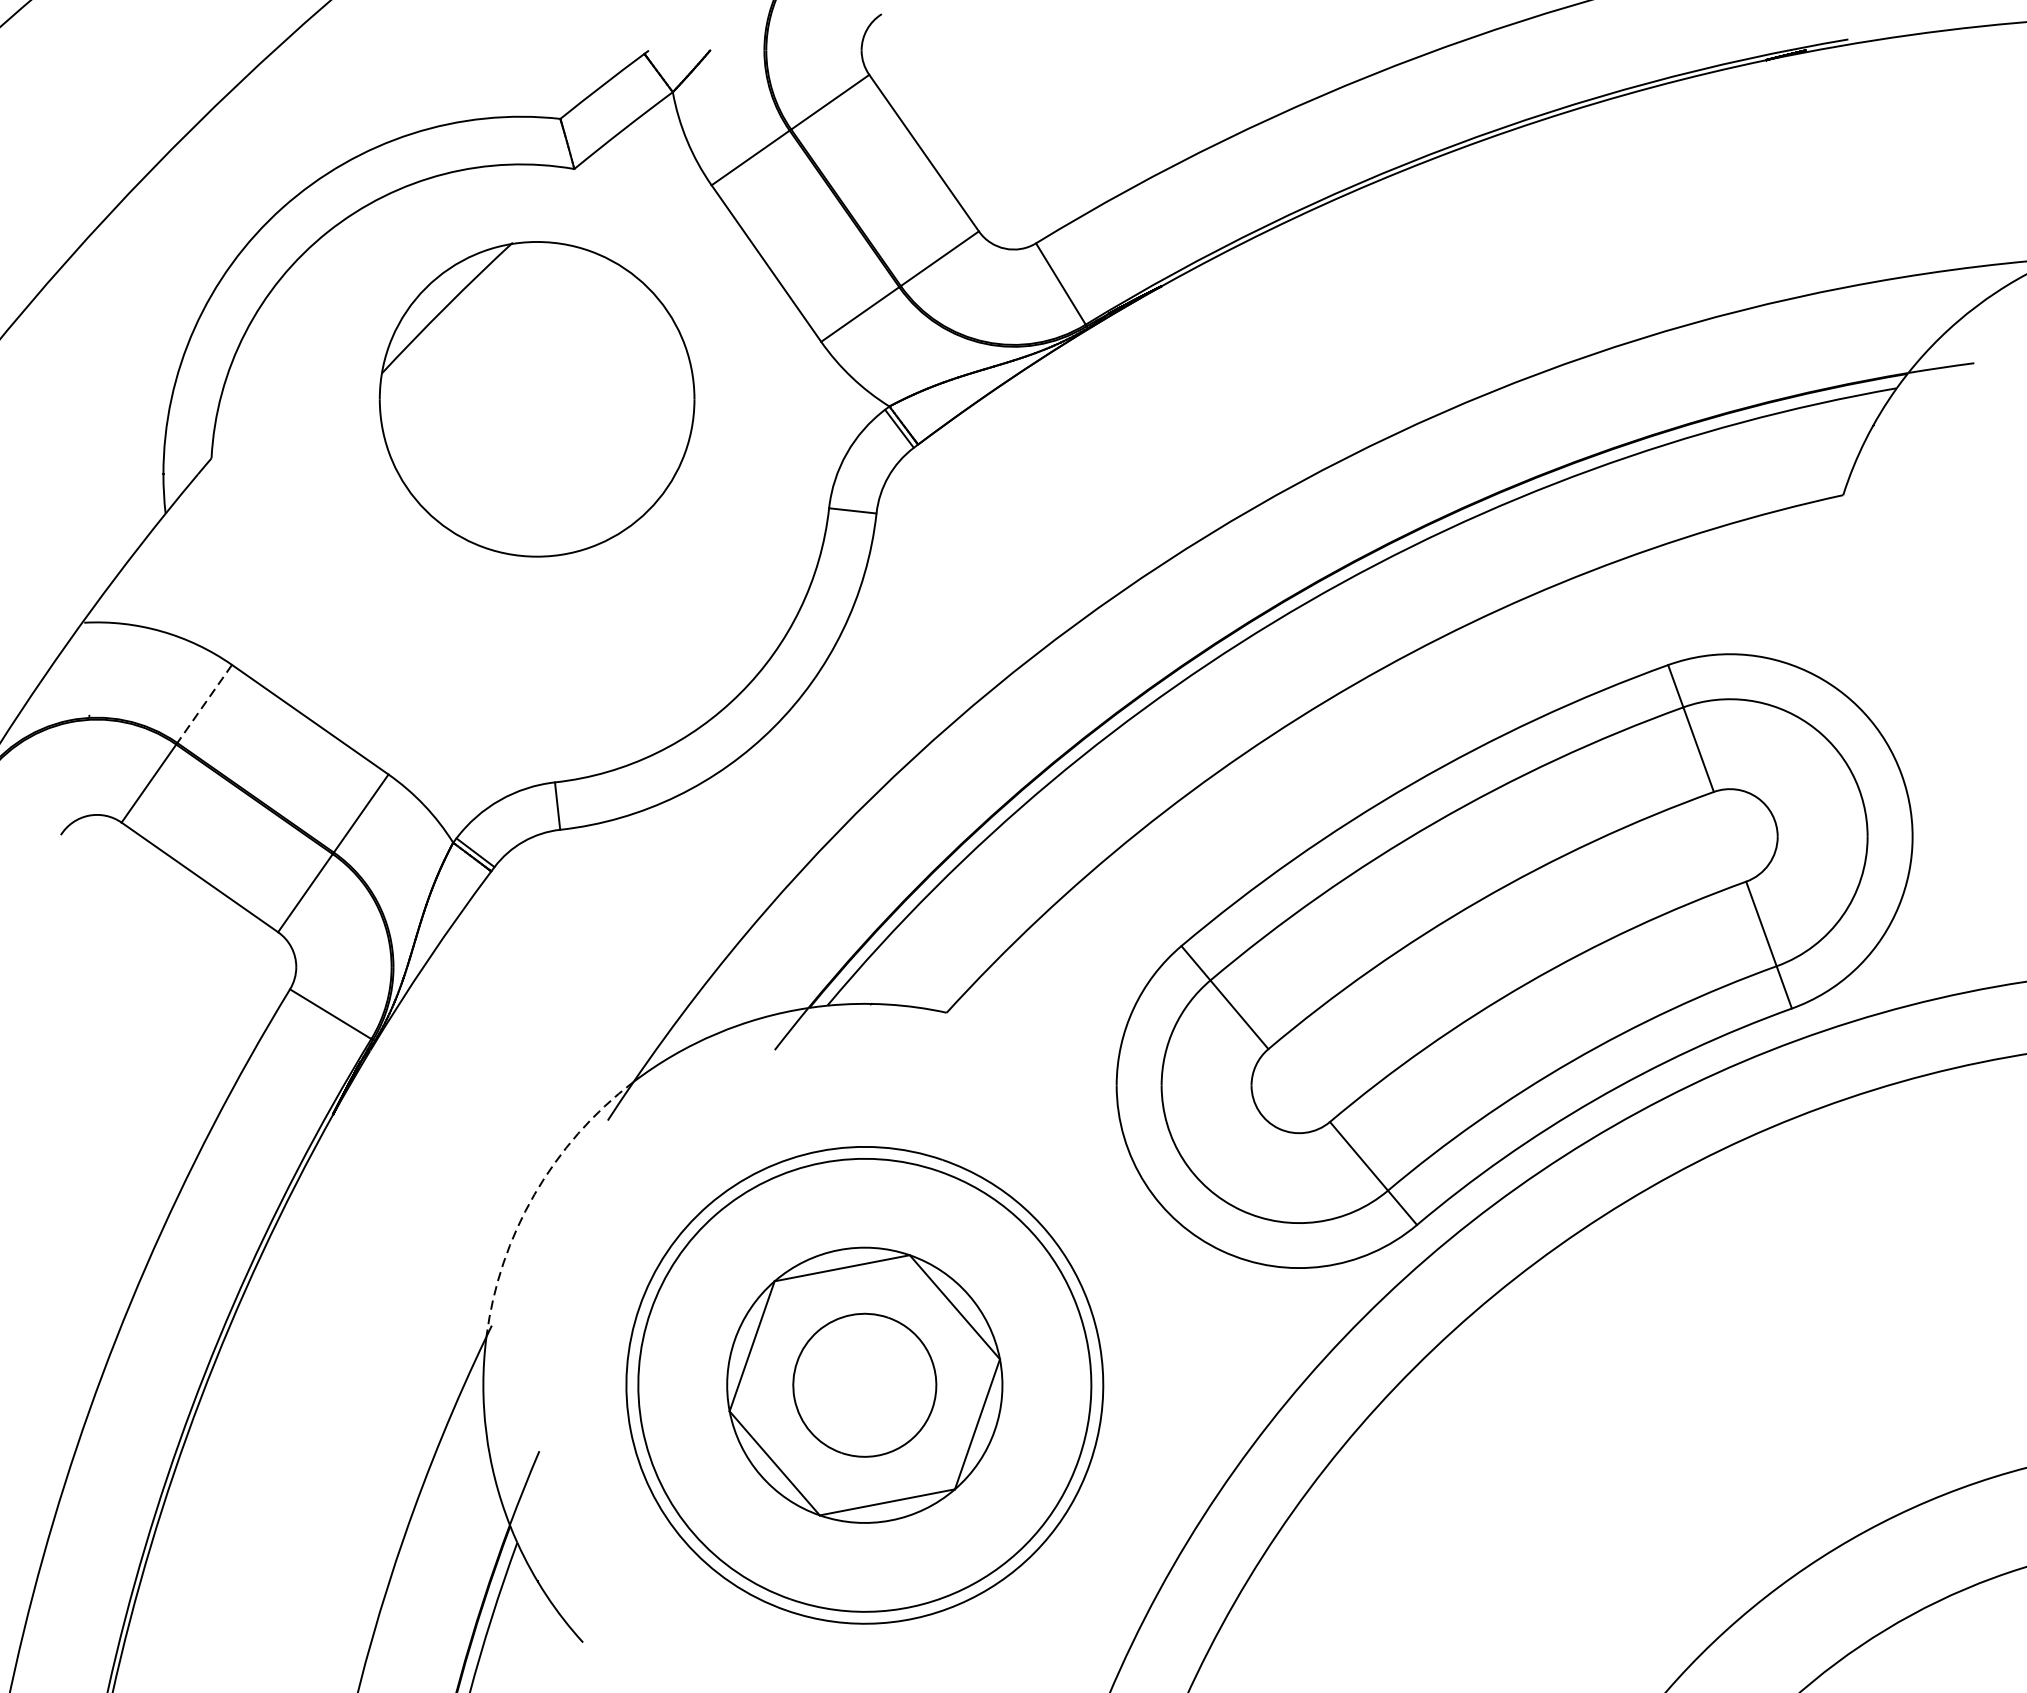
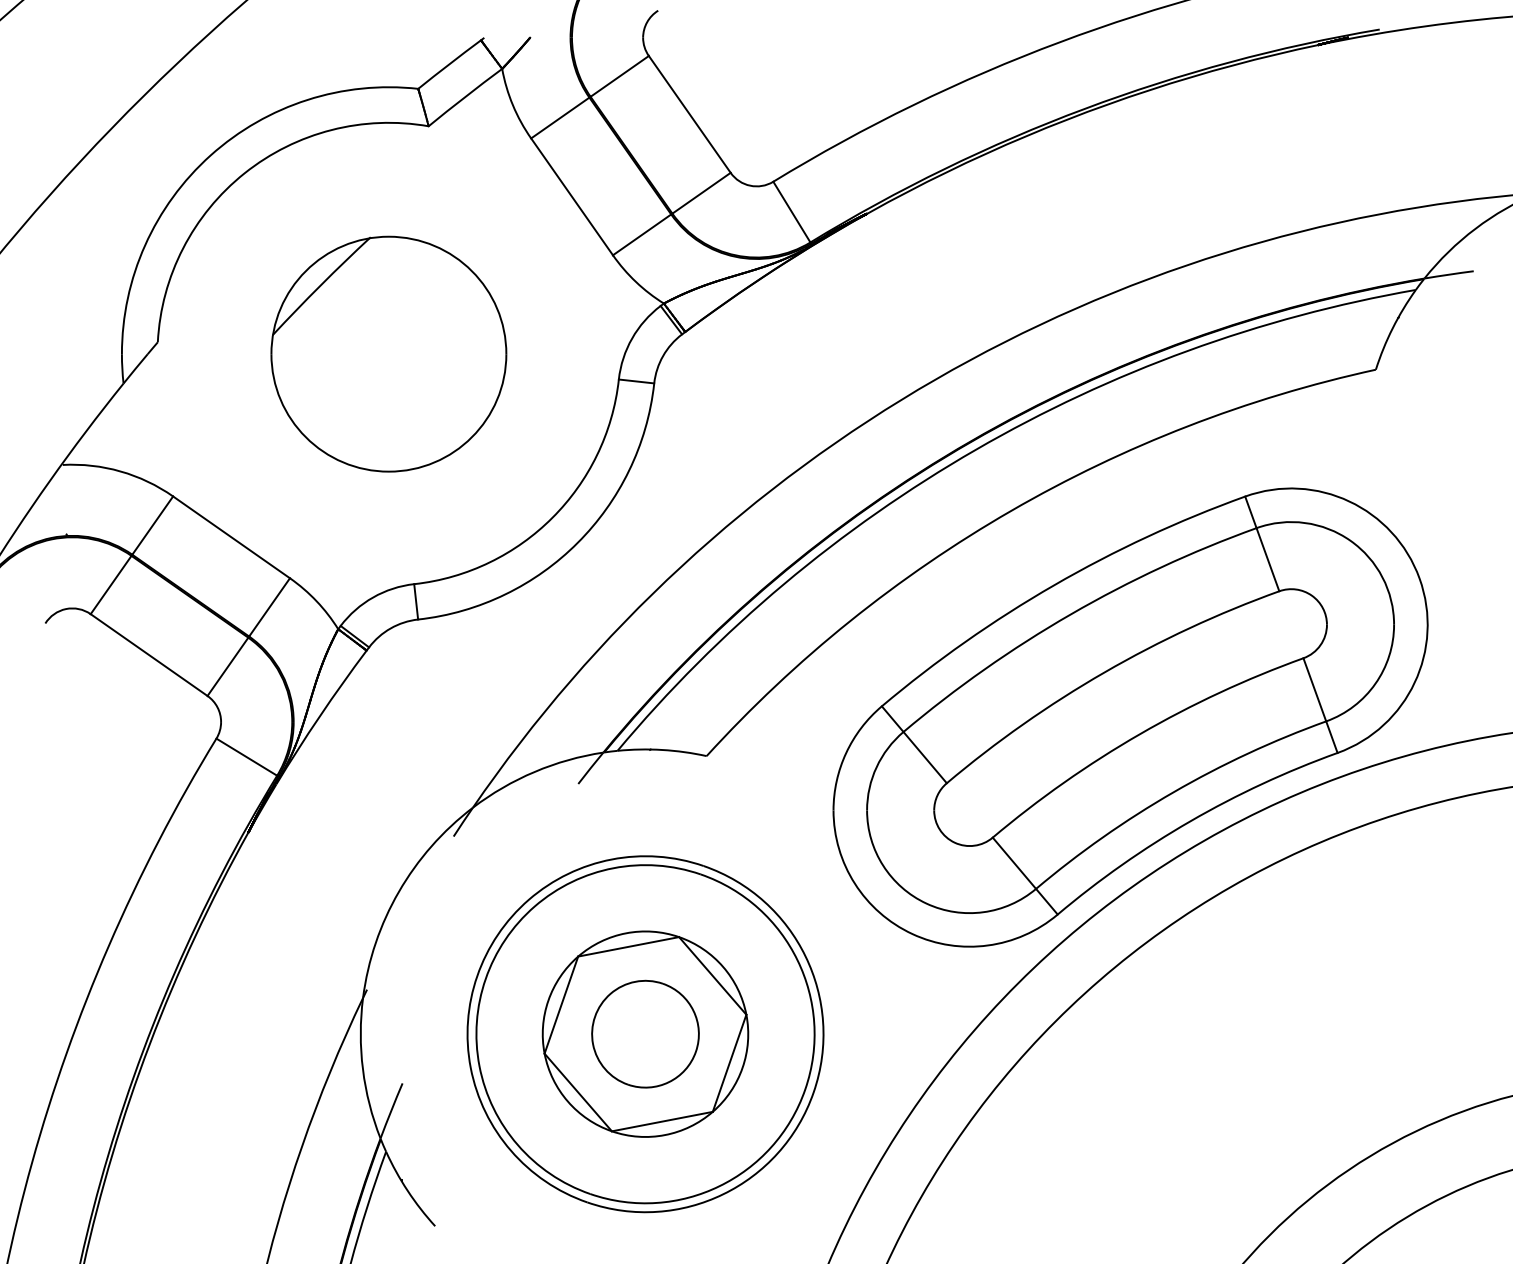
part: (536, 398) -> (388, 353), moved
line: (204, 703) -> (152, 525), dashed -> solid
arc: (533, 1194) -> (398, 891), dashed -> solid

